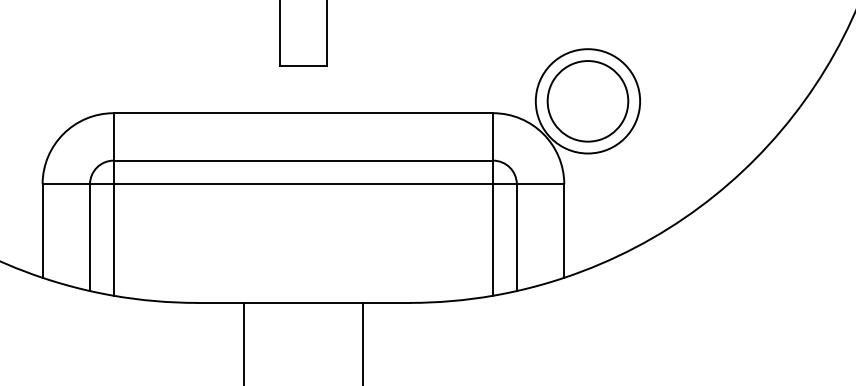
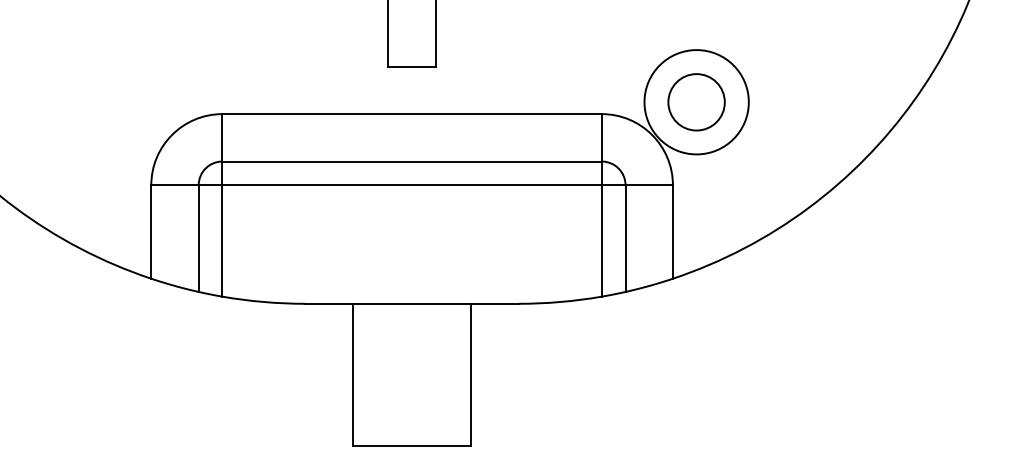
circle: (587, 101) -> (696, 102), size x0.7

